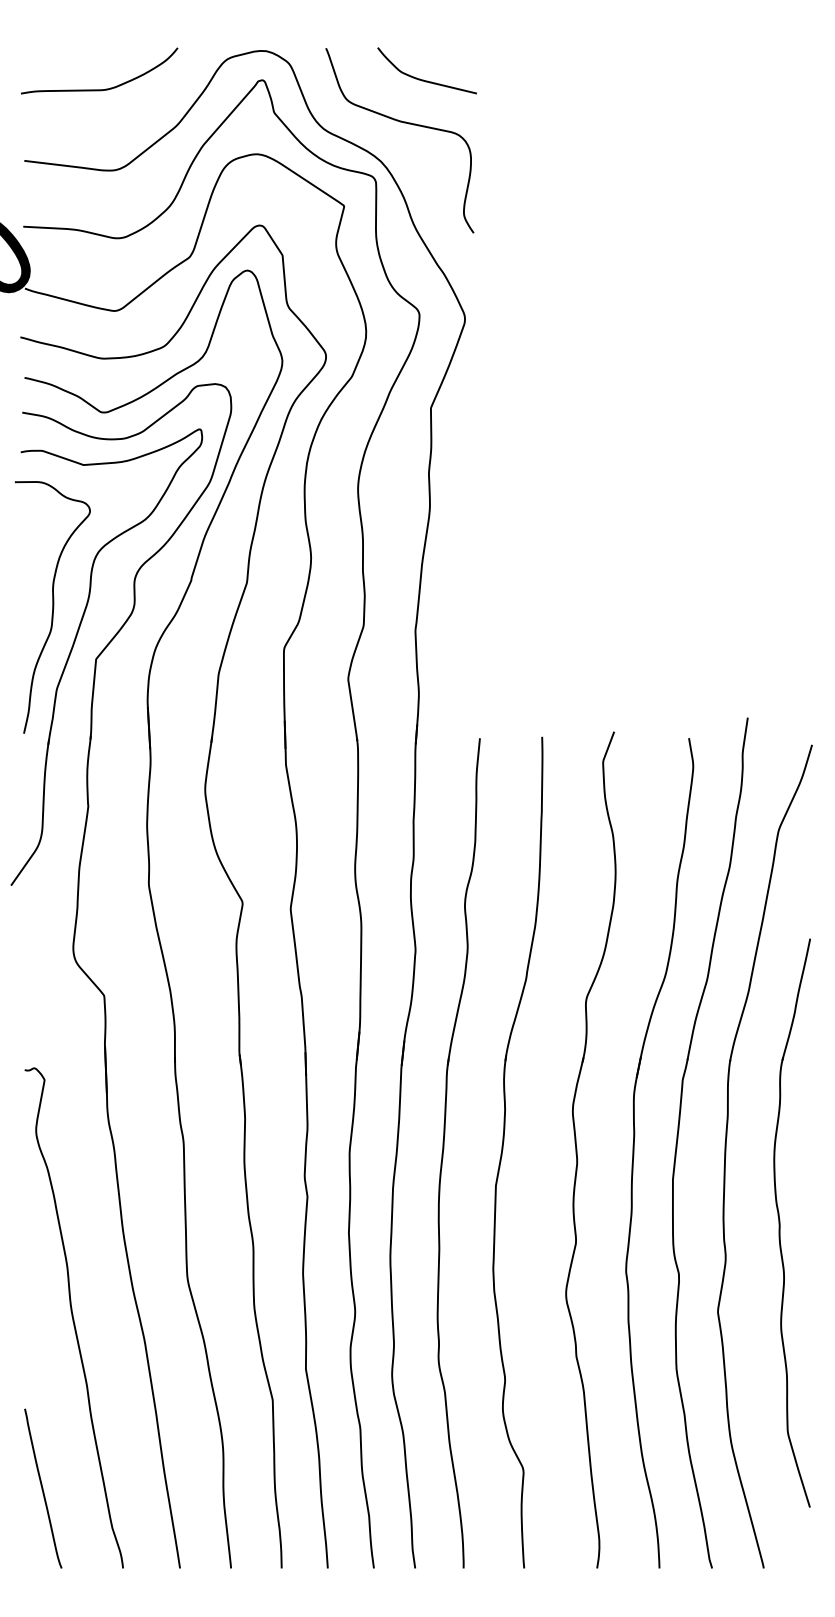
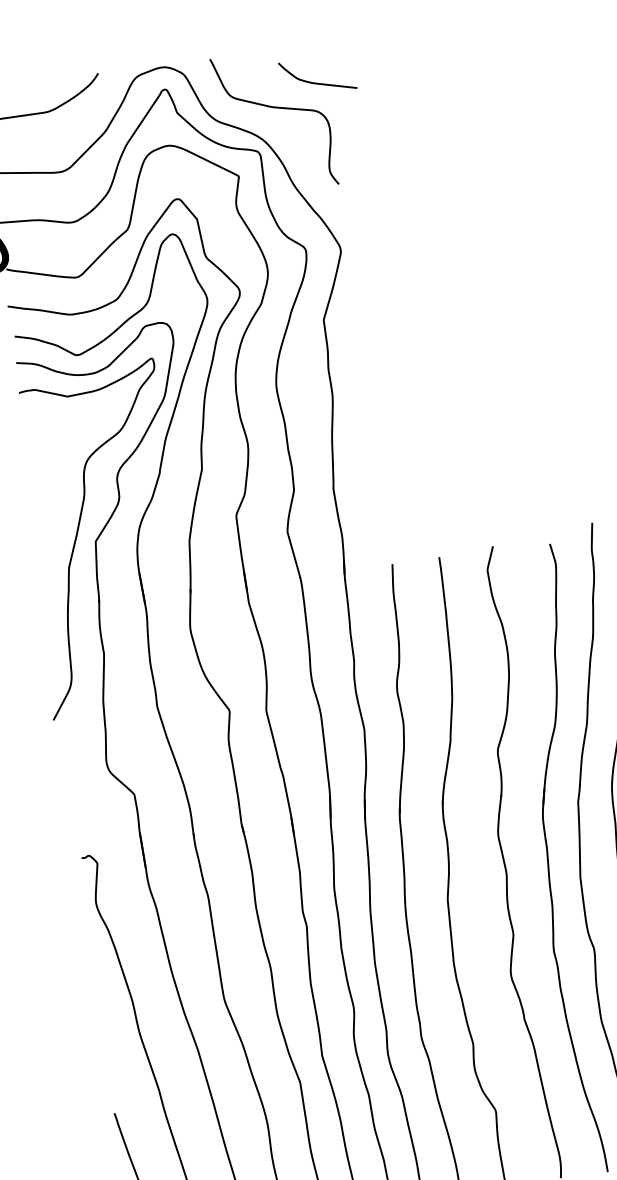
curve: (423, 79) -> (315, 82), moved
curve: (52, 607) -> (57, 506), removed

